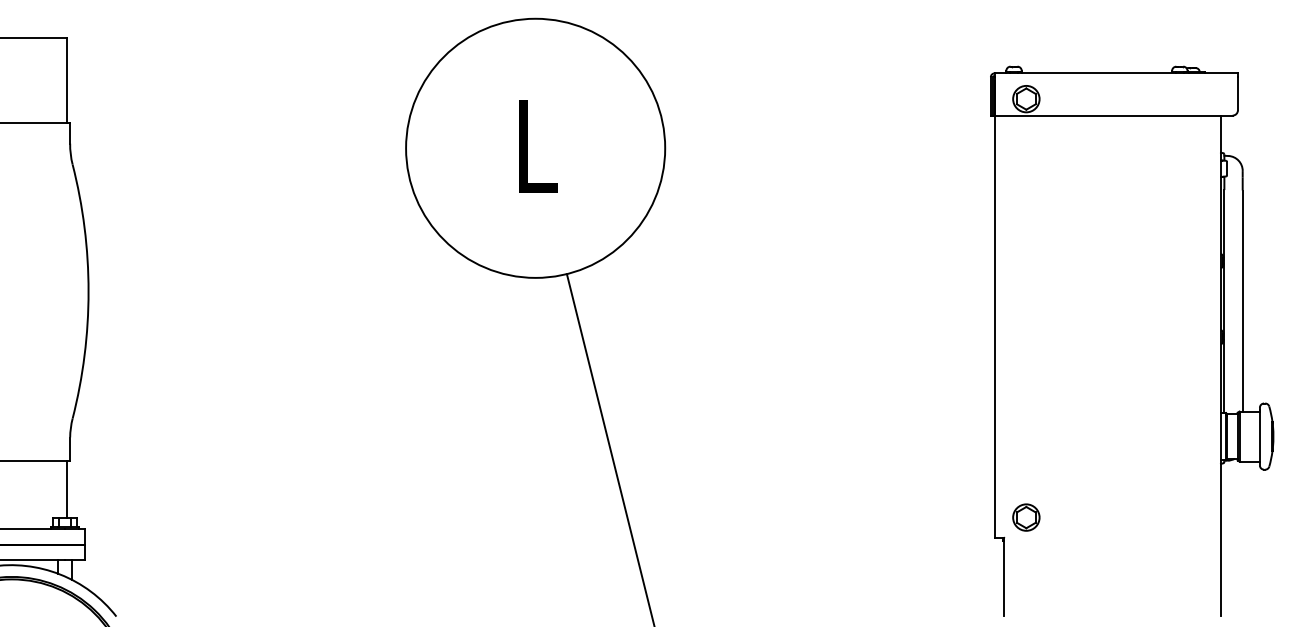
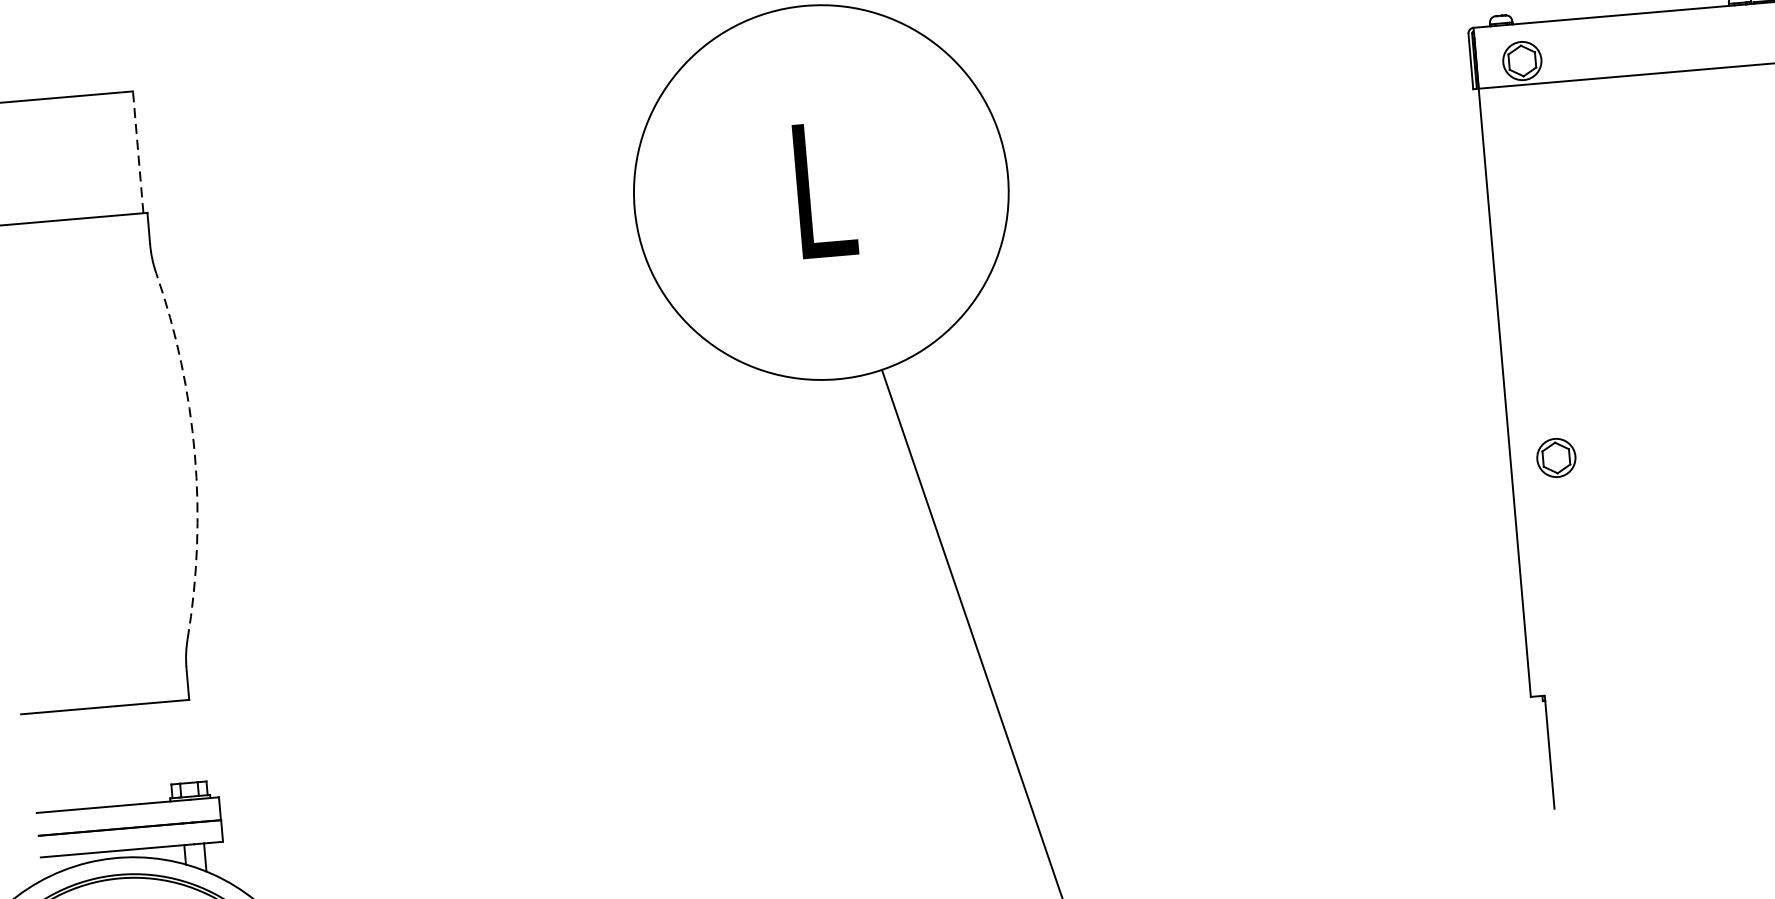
line: (67, 79) -> (138, 151), solid -> dashed
arc: (88, 291) -> (194, 454), solid -> dashed
line: (67, 488) -> (188, 740), removed
part: (1026, 517) -> (1556, 457), moved

